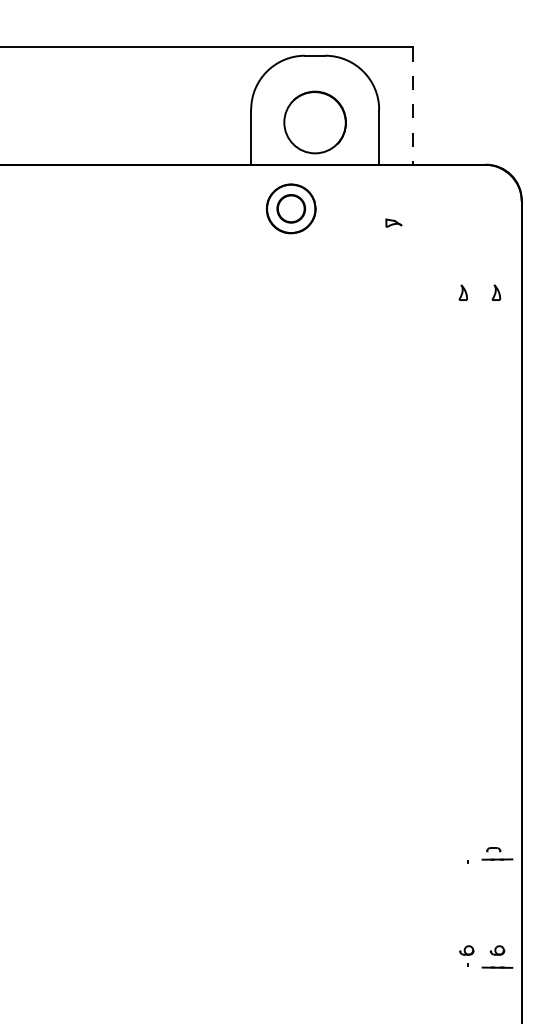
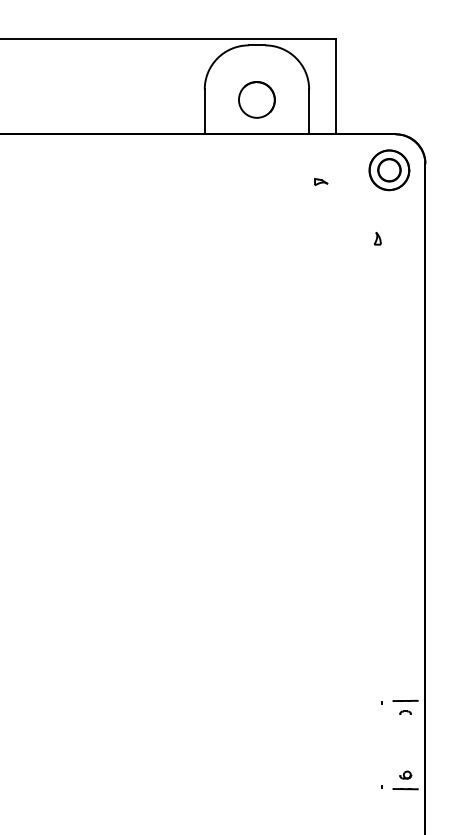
line: (412, 106) -> (336, 86), dashed -> solid
circle: (314, 122) -> (256, 99), size x0.71
part: (291, 209) -> (389, 170), moved
part: (496, 292) -> (404, 238), removed
part: (493, 849) -> (405, 712), moved
part: (466, 949) -> (380, 774), removed

